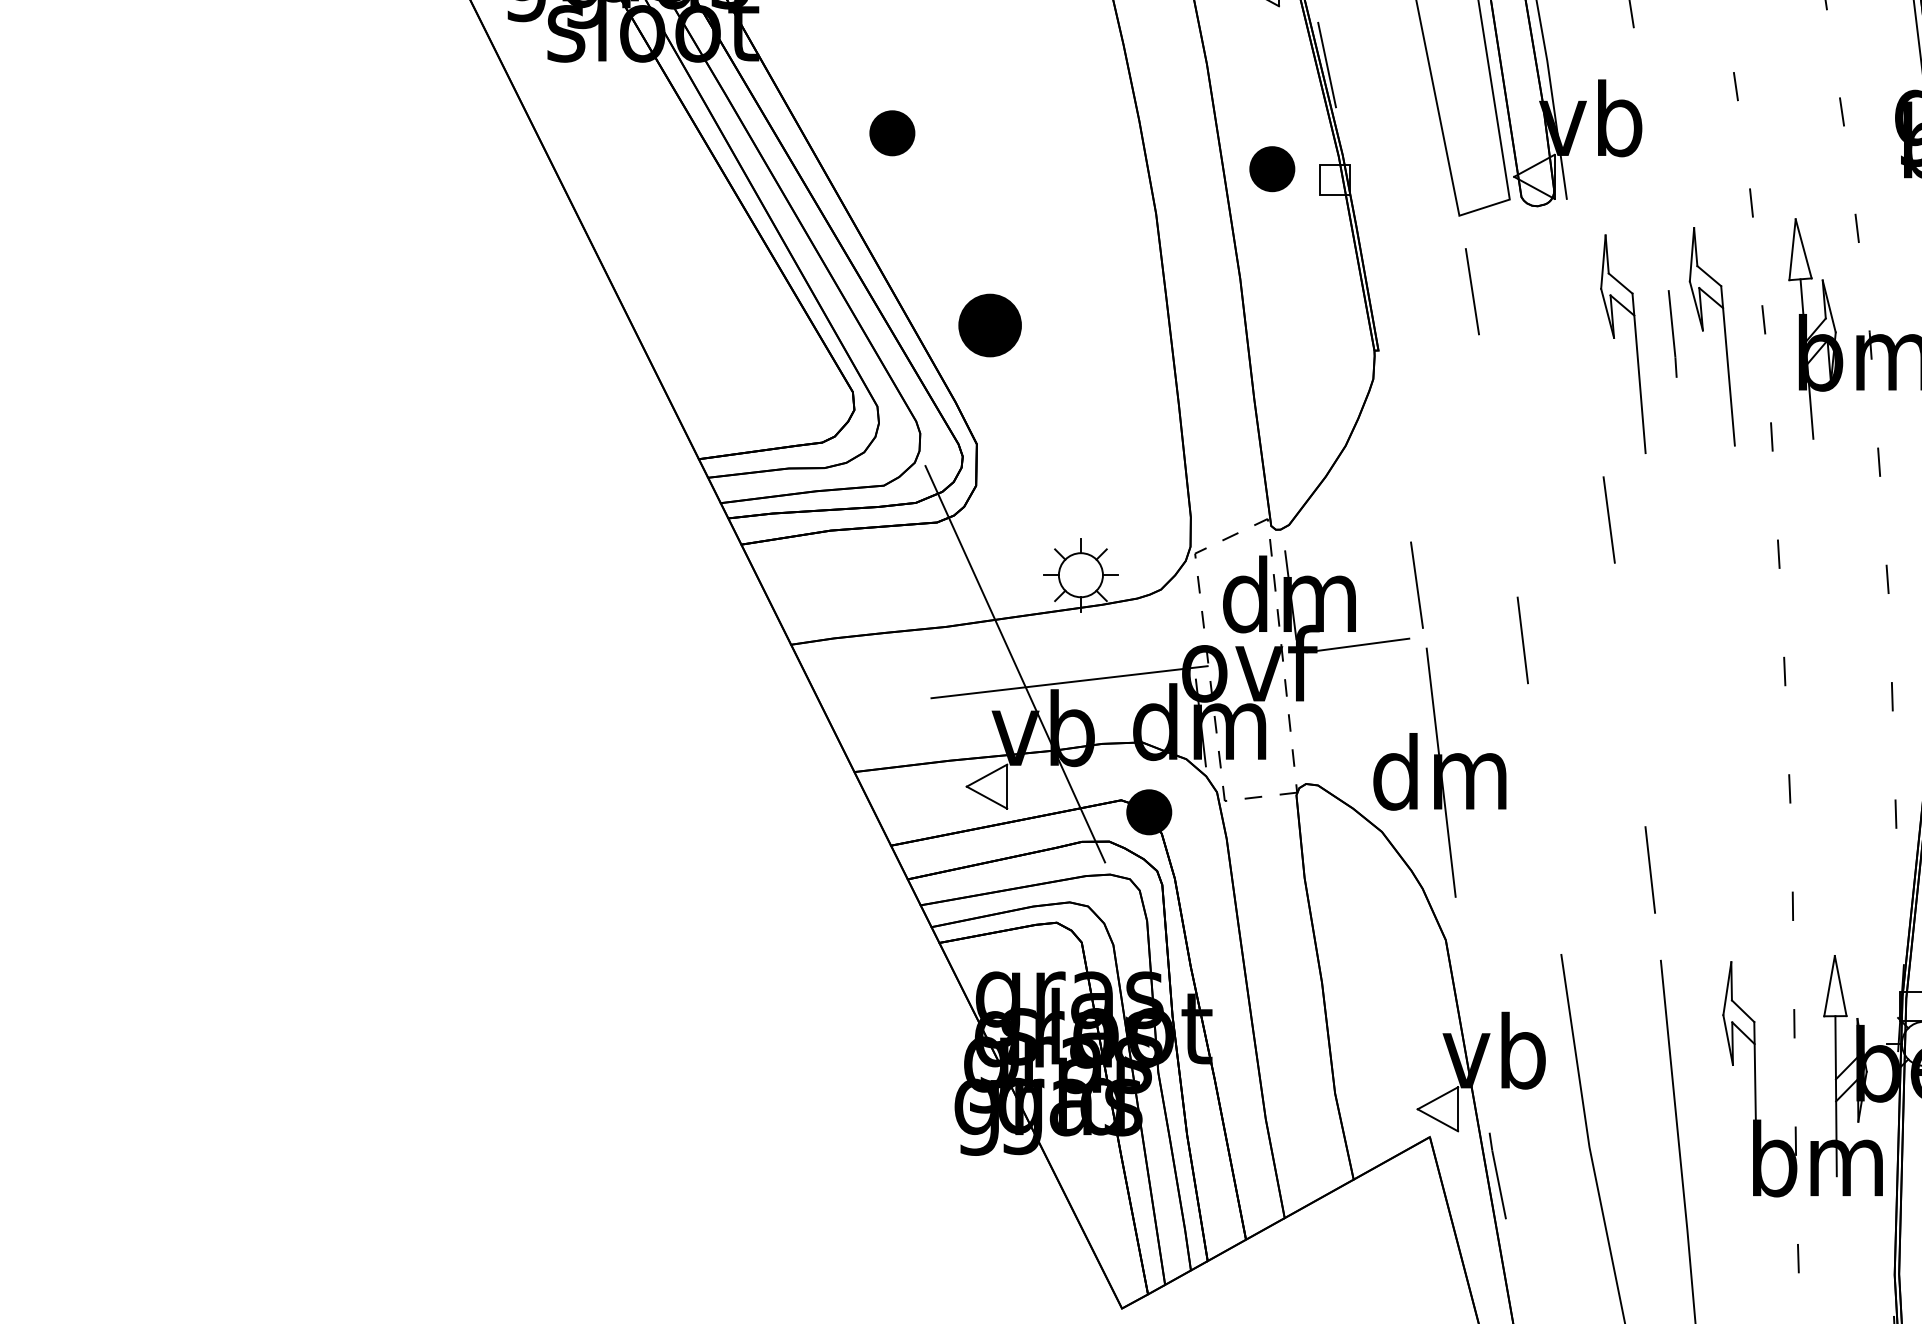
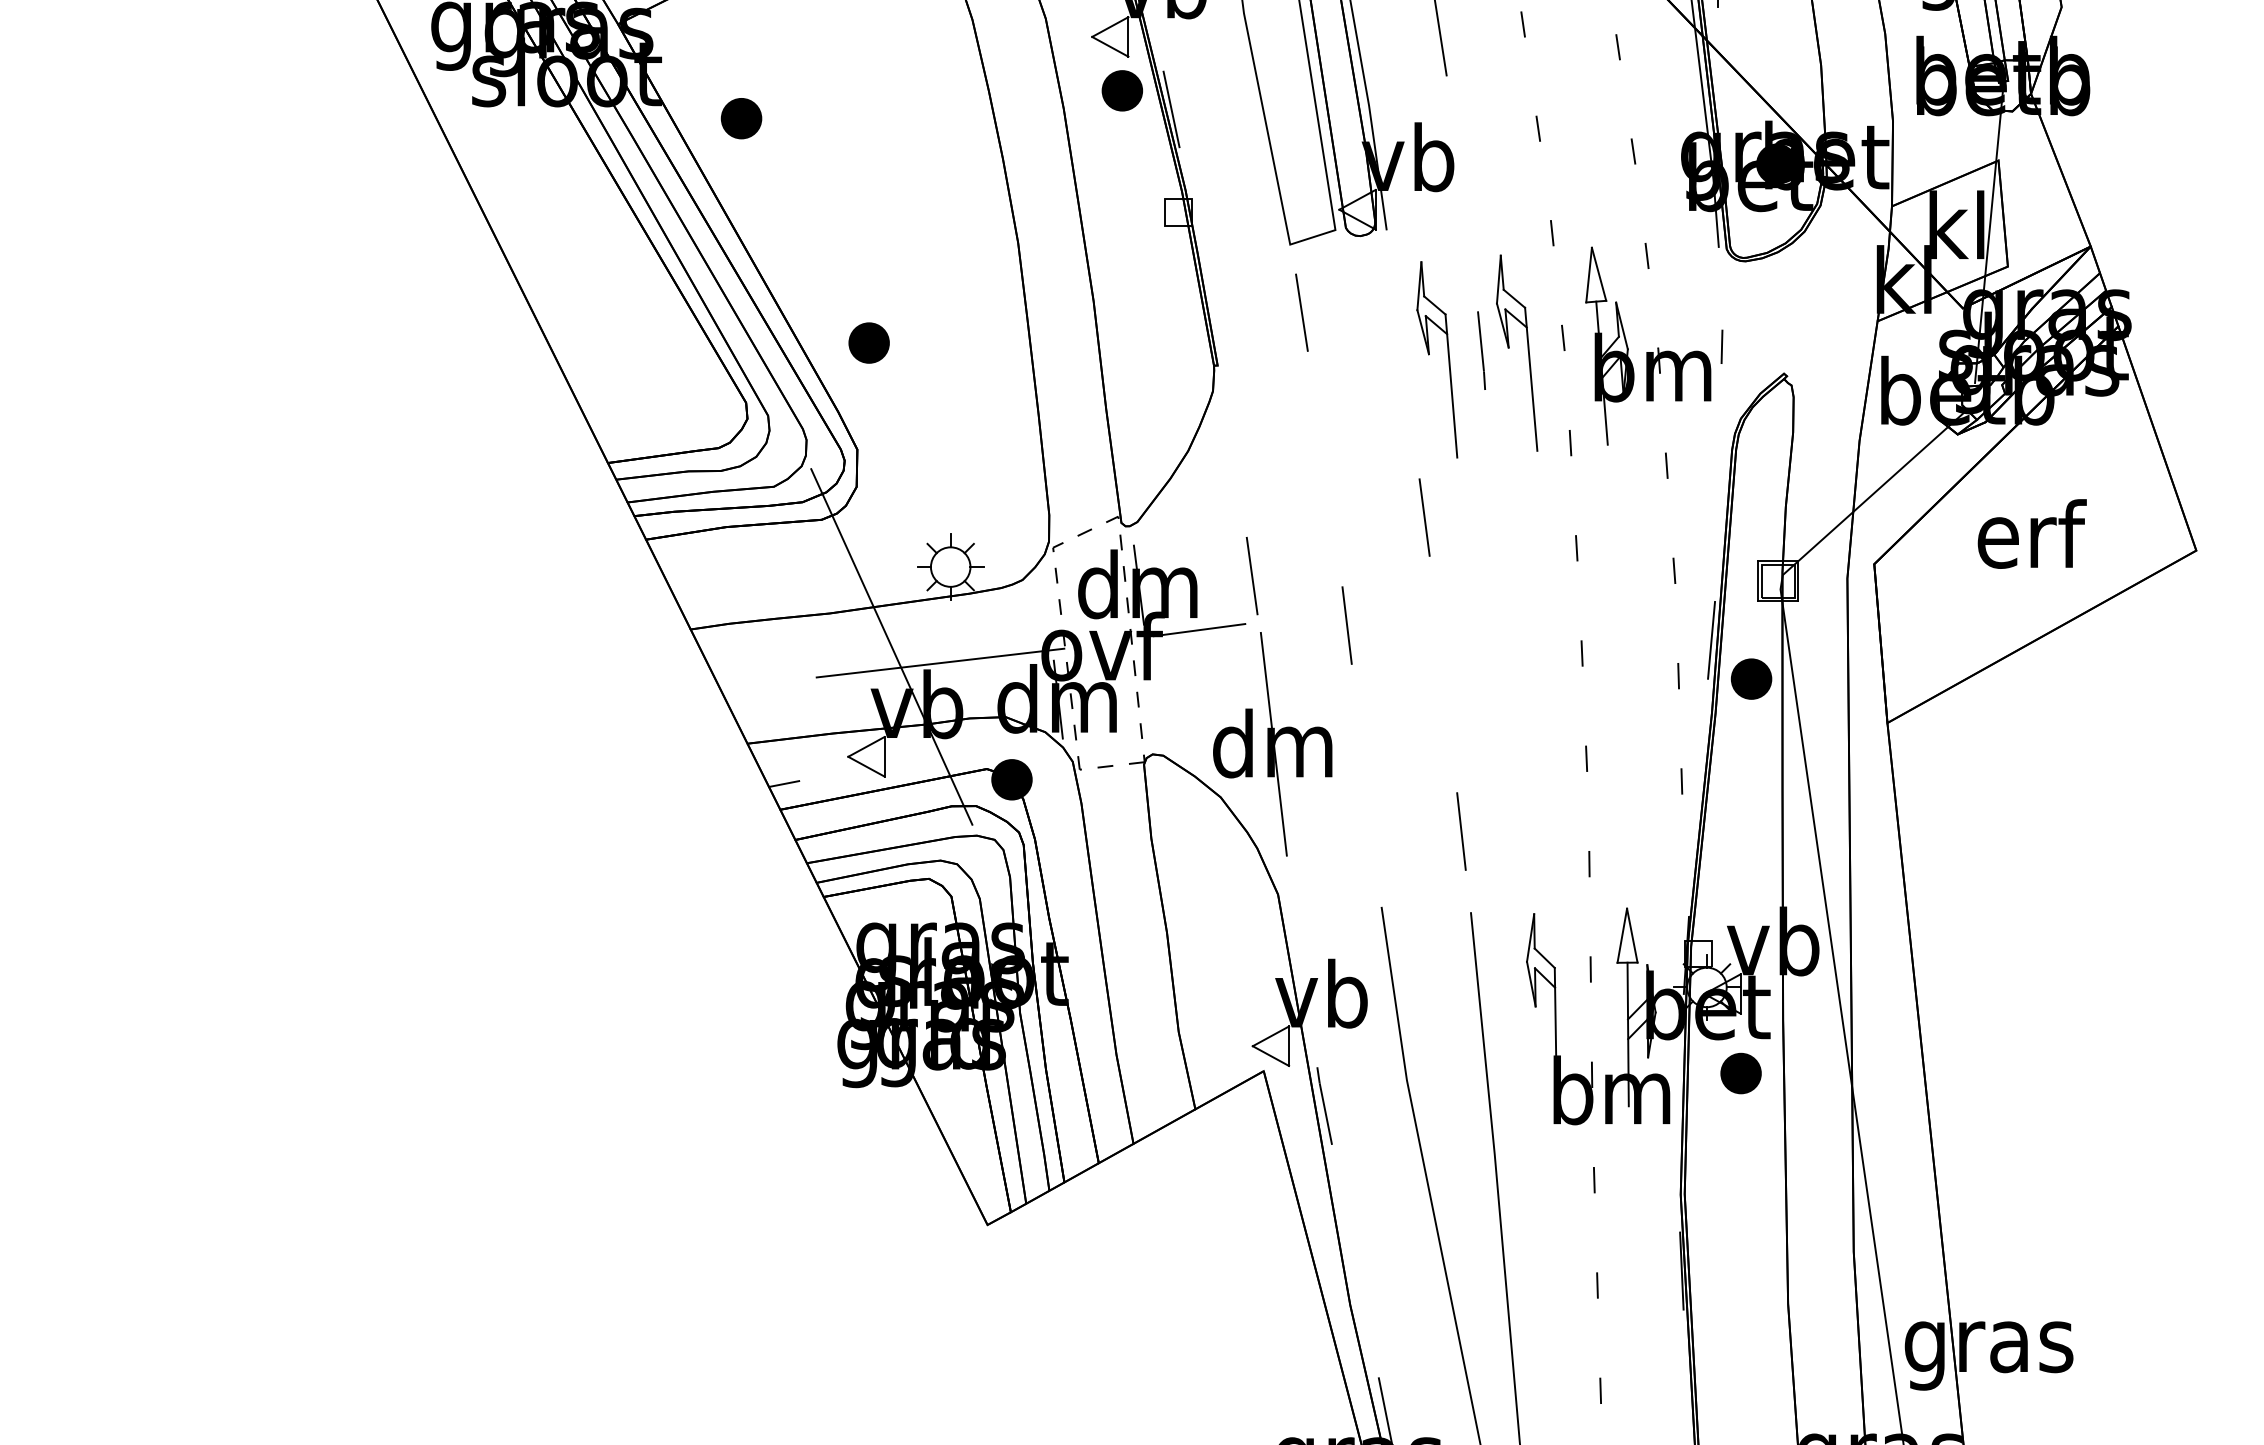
part: (892, 133) -> (741, 118), moved
part: (1271, 168) -> (1121, 90), moved
part: (989, 324) -> (868, 342), size x0.71
line: (895, 816) -> (784, 783), added

